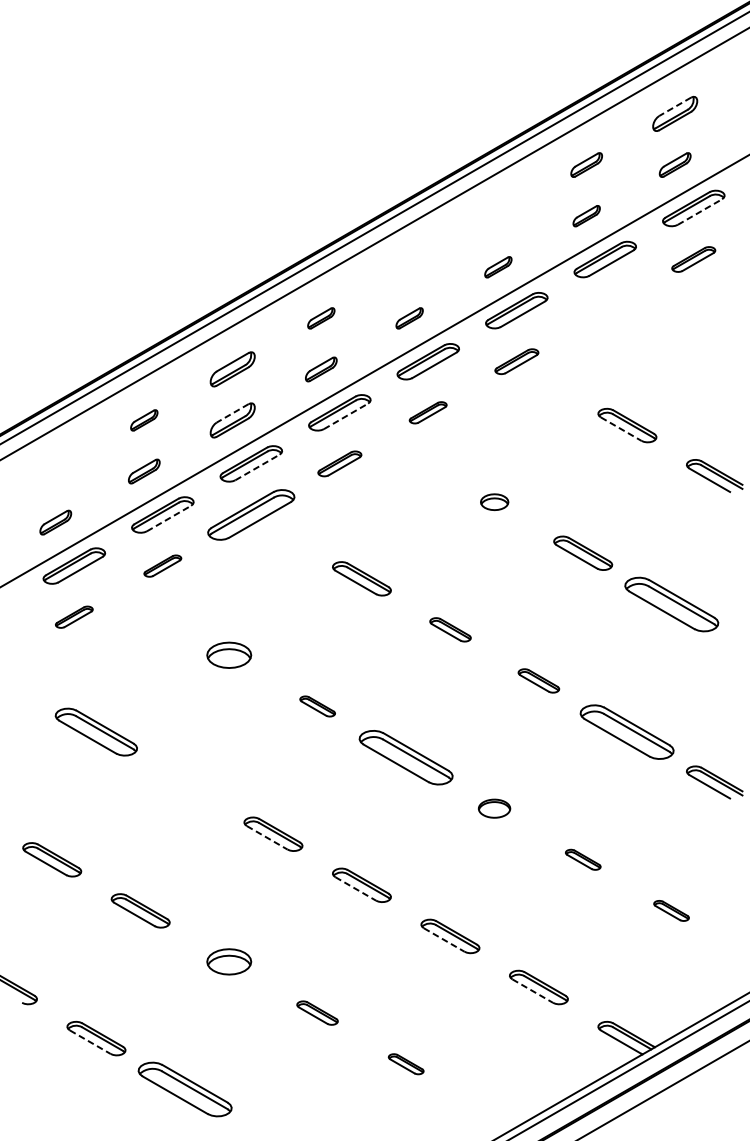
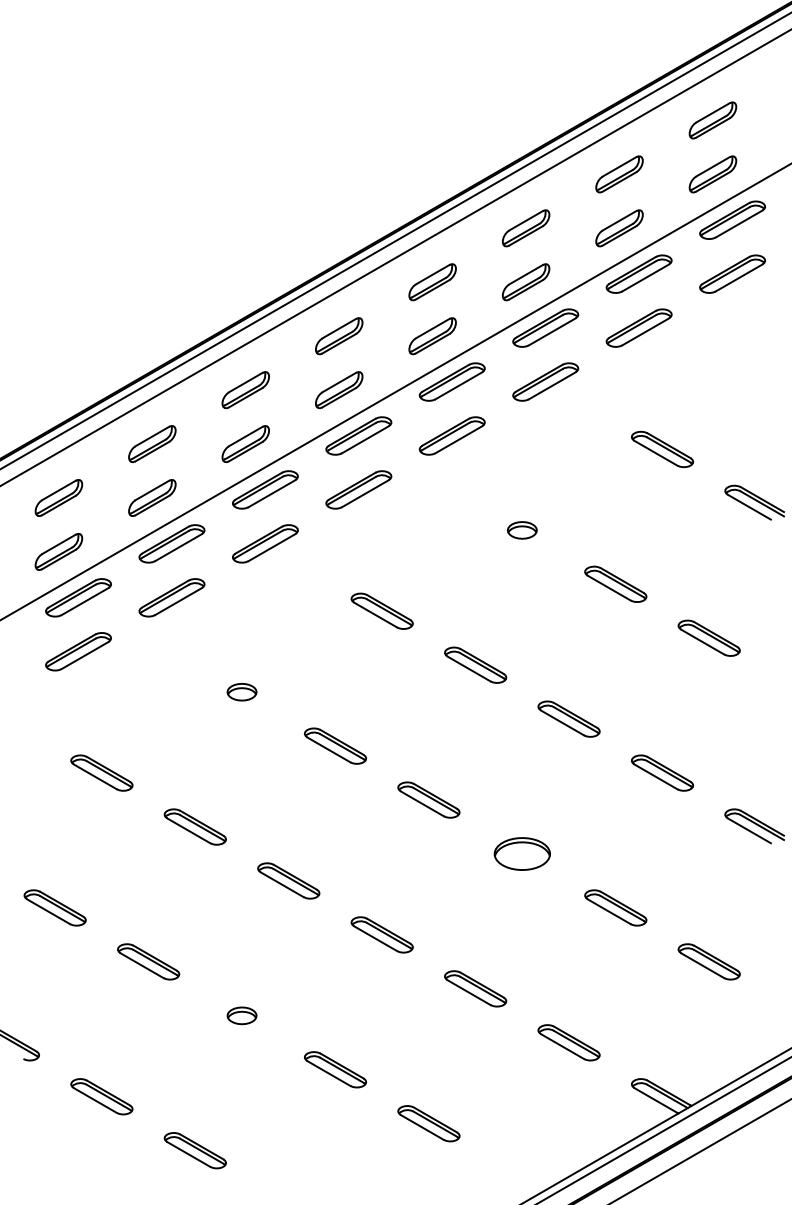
line: (674, 107) -> (712, 113), dashed -> solid
part: (586, 165) -> (619, 174), size x1.43
part: (674, 165) -> (712, 174), size x1.43
line: (700, 212) -> (739, 224), dashed -> solid
part: (498, 216) -> (526, 228), added
part: (586, 216) -> (619, 228), size x1.67
part: (693, 258) -> (732, 273), size x1.43
part: (409, 267) -> (432, 282), added
part: (498, 267) -> (526, 282), size x1.67
part: (604, 310) -> (638, 327), added
part: (321, 318) -> (339, 336), size x1.67
part: (409, 318) -> (432, 336), size x1.67
part: (516, 361) -> (545, 381), size x1.43
part: (321, 369) -> (339, 390), size x1.43
part: (427, 412) -> (451, 435), size x1.67
line: (232, 413) -> (245, 436), dashed -> solid
line: (346, 416) -> (365, 439), dashed -> solid
part: (144, 419) -> (152, 443), size x1.67
line: (620, 429) -> (655, 453), dashed -> solid
part: (339, 463) -> (358, 489), size x1.43
line: (257, 467) -> (271, 493), dashed -> solid
part: (55, 471) -> (58, 497), added
part: (144, 471) -> (152, 497), size x1.43
part: (251, 514) -> (265, 543), size x0.71
line: (169, 518) -> (178, 547), dashed -> solid
part: (55, 522) -> (58, 551), size x1.43
part: (162, 565) -> (171, 597), size x1.67
part: (670, 603) -> (708, 637), size x0.62
part: (74, 616) -> (78, 651), size x1.67
part: (450, 629) -> (475, 664), size x1.43
part: (228, 655) -> (241, 692), size x0.62
part: (538, 680) -> (568, 718), size x1.43
part: (317, 705) -> (335, 745), size x1.67
part: (96, 731) -> (101, 772), size x0.71
part: (627, 731) -> (662, 772), size x0.62
part: (405, 757) -> (428, 799), size x0.62
part: (184, 782) -> (194, 826), added
part: (493, 808) -> (521, 853), size x1.67
line: (267, 837) -> (282, 884), dashed -> solid
part: (582, 859) -> (615, 907), size x1.67
line: (355, 888) -> (375, 938), dashed -> solid
part: (670, 910) -> (708, 961), size x1.67
line: (444, 939) -> (469, 992), dashed -> solid
part: (228, 961) -> (241, 1015), size x0.62
line: (532, 991) -> (562, 1046), dashed -> solid
part: (316, 1012) -> (334, 1069), size x1.43
line: (90, 1042) -> (95, 1100), dashed -> solid
part: (405, 1063) -> (428, 1123), size x1.67
part: (184, 1089) -> (194, 1150), size x0.62

